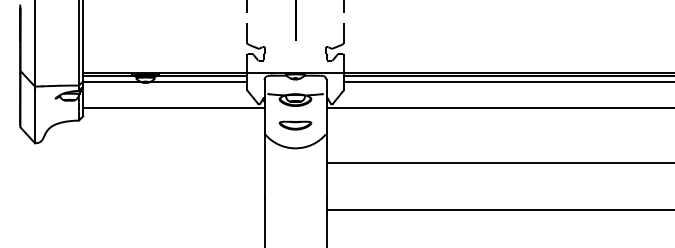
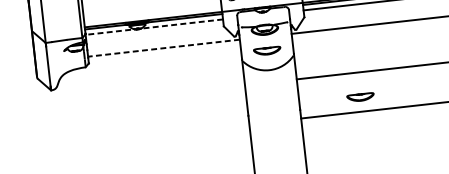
line: (164, 82) -> (153, 27), solid -> dashed
line: (173, 108) -> (163, 48), solid -> dashed
part: (399, 192) -> (360, 97), added

